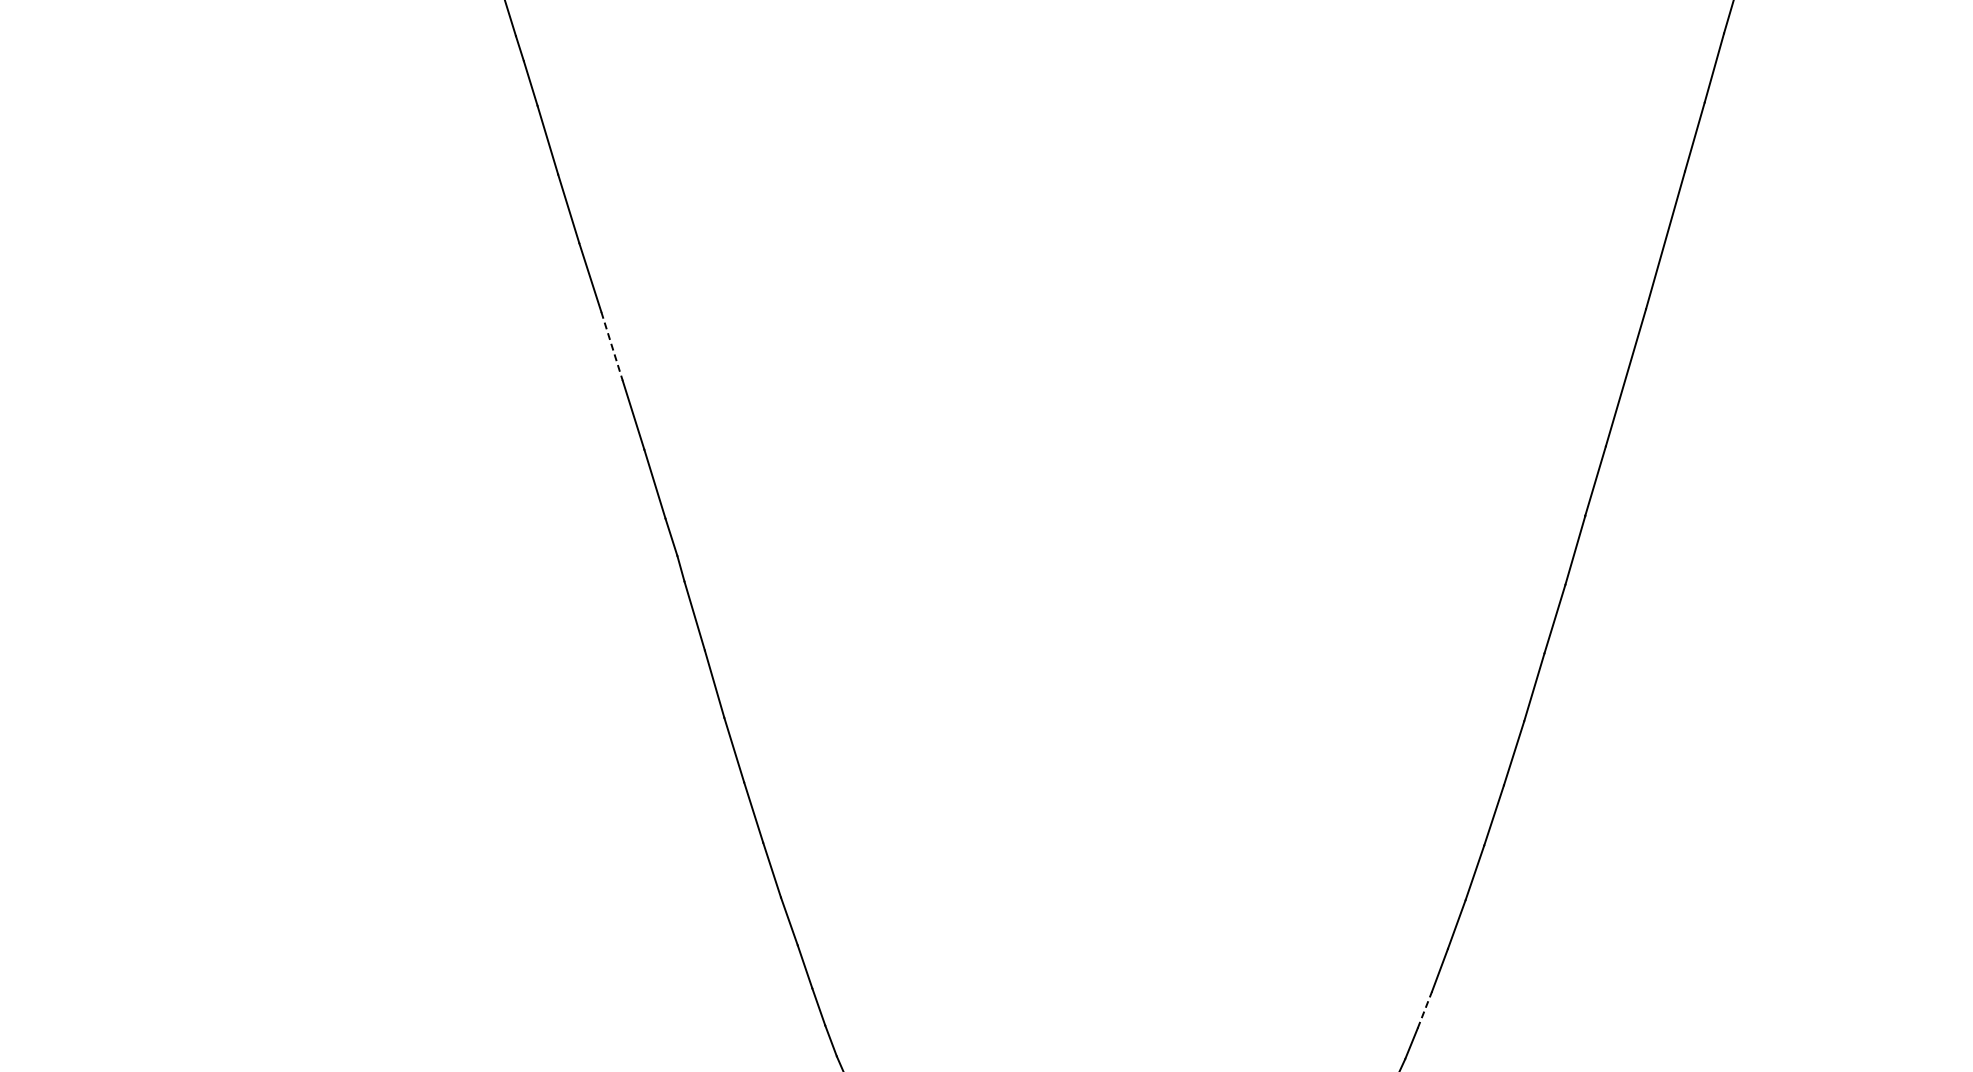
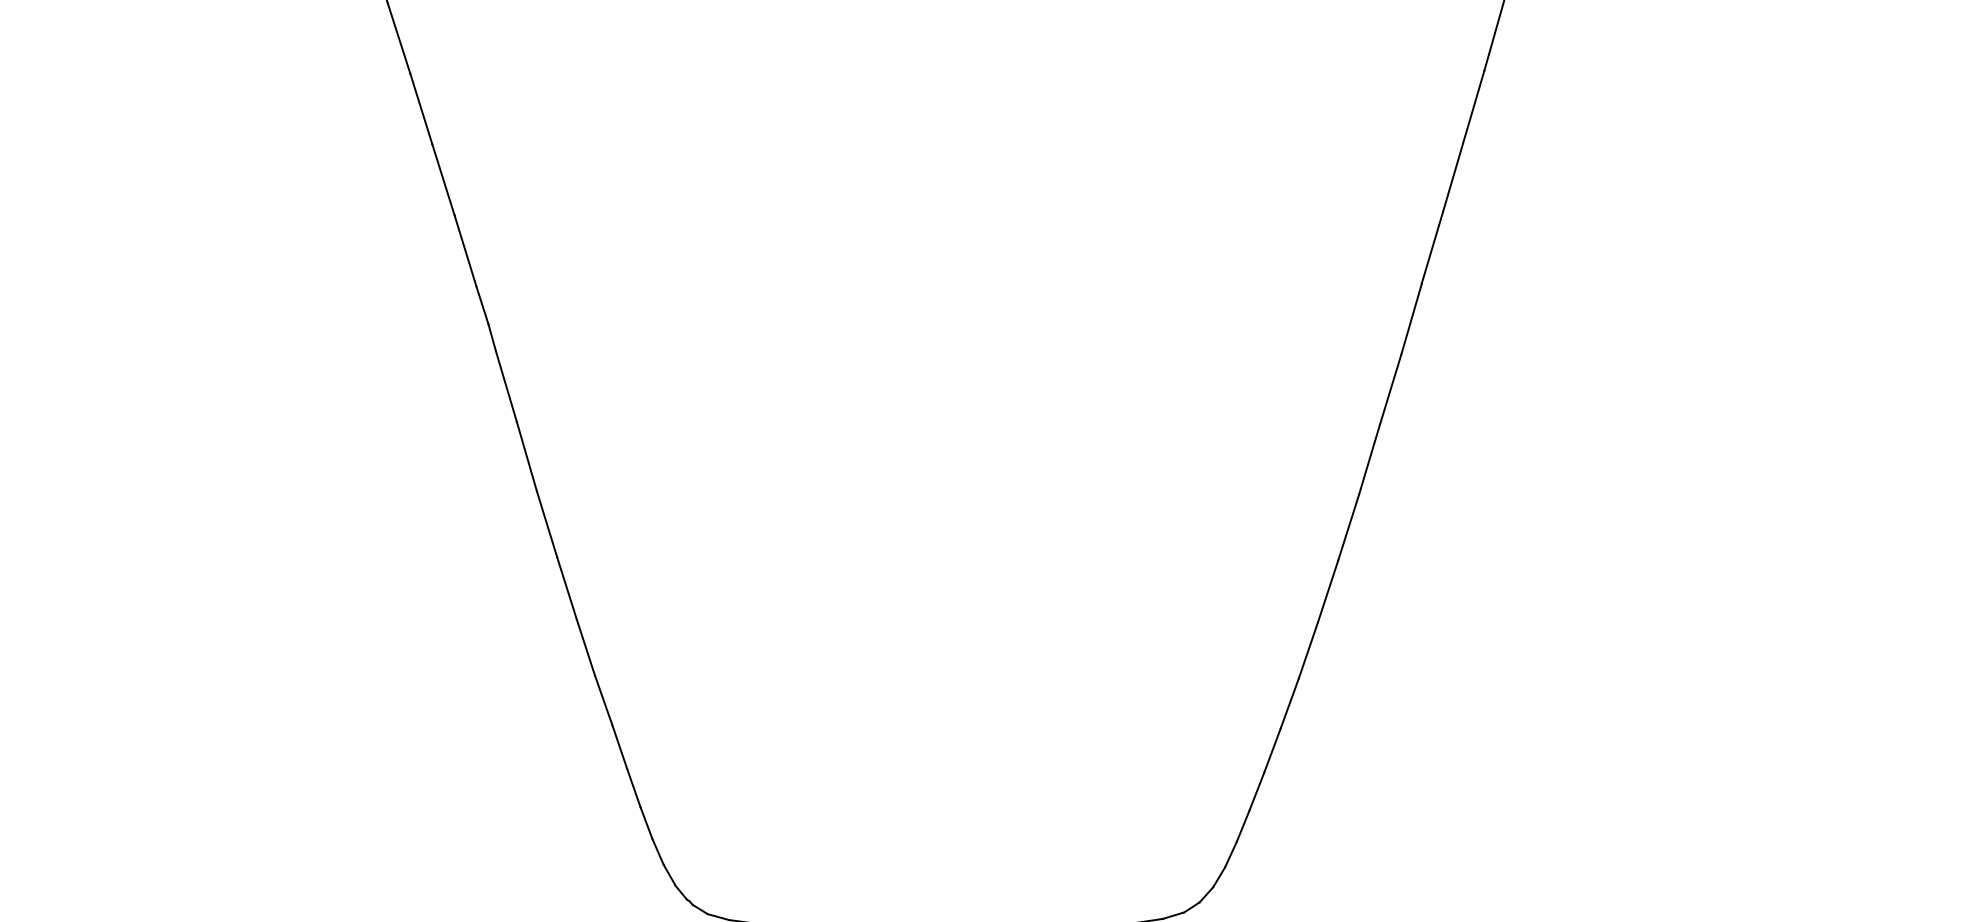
line: (612, 346) -> (421, 109), dashed -> solid
line: (1424, 1010) -> (1256, 791), dashed -> solid

